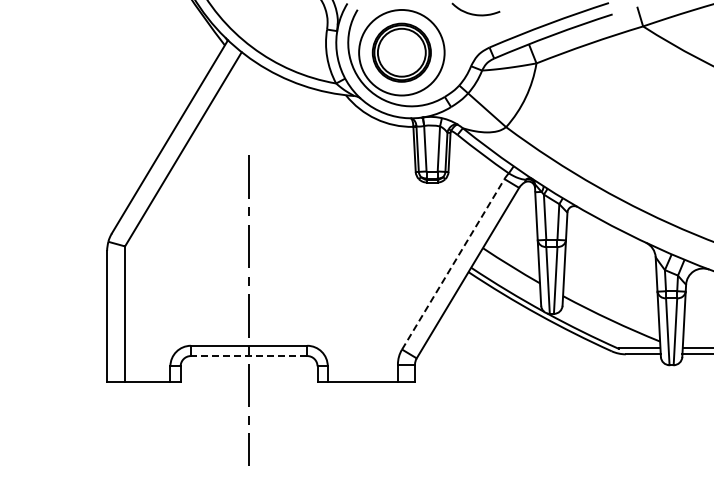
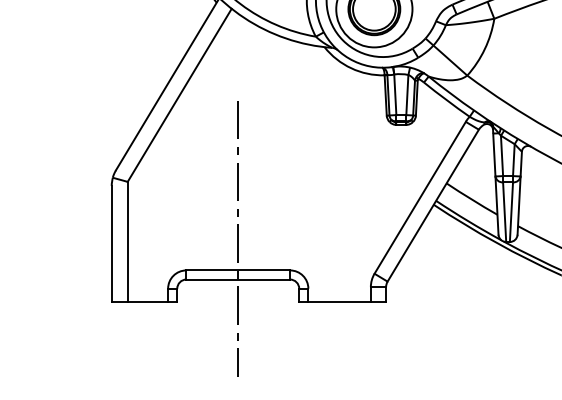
line: (453, 263) -> (420, 197), dashed -> solid
line: (248, 356) -> (237, 279), dashed -> solid

